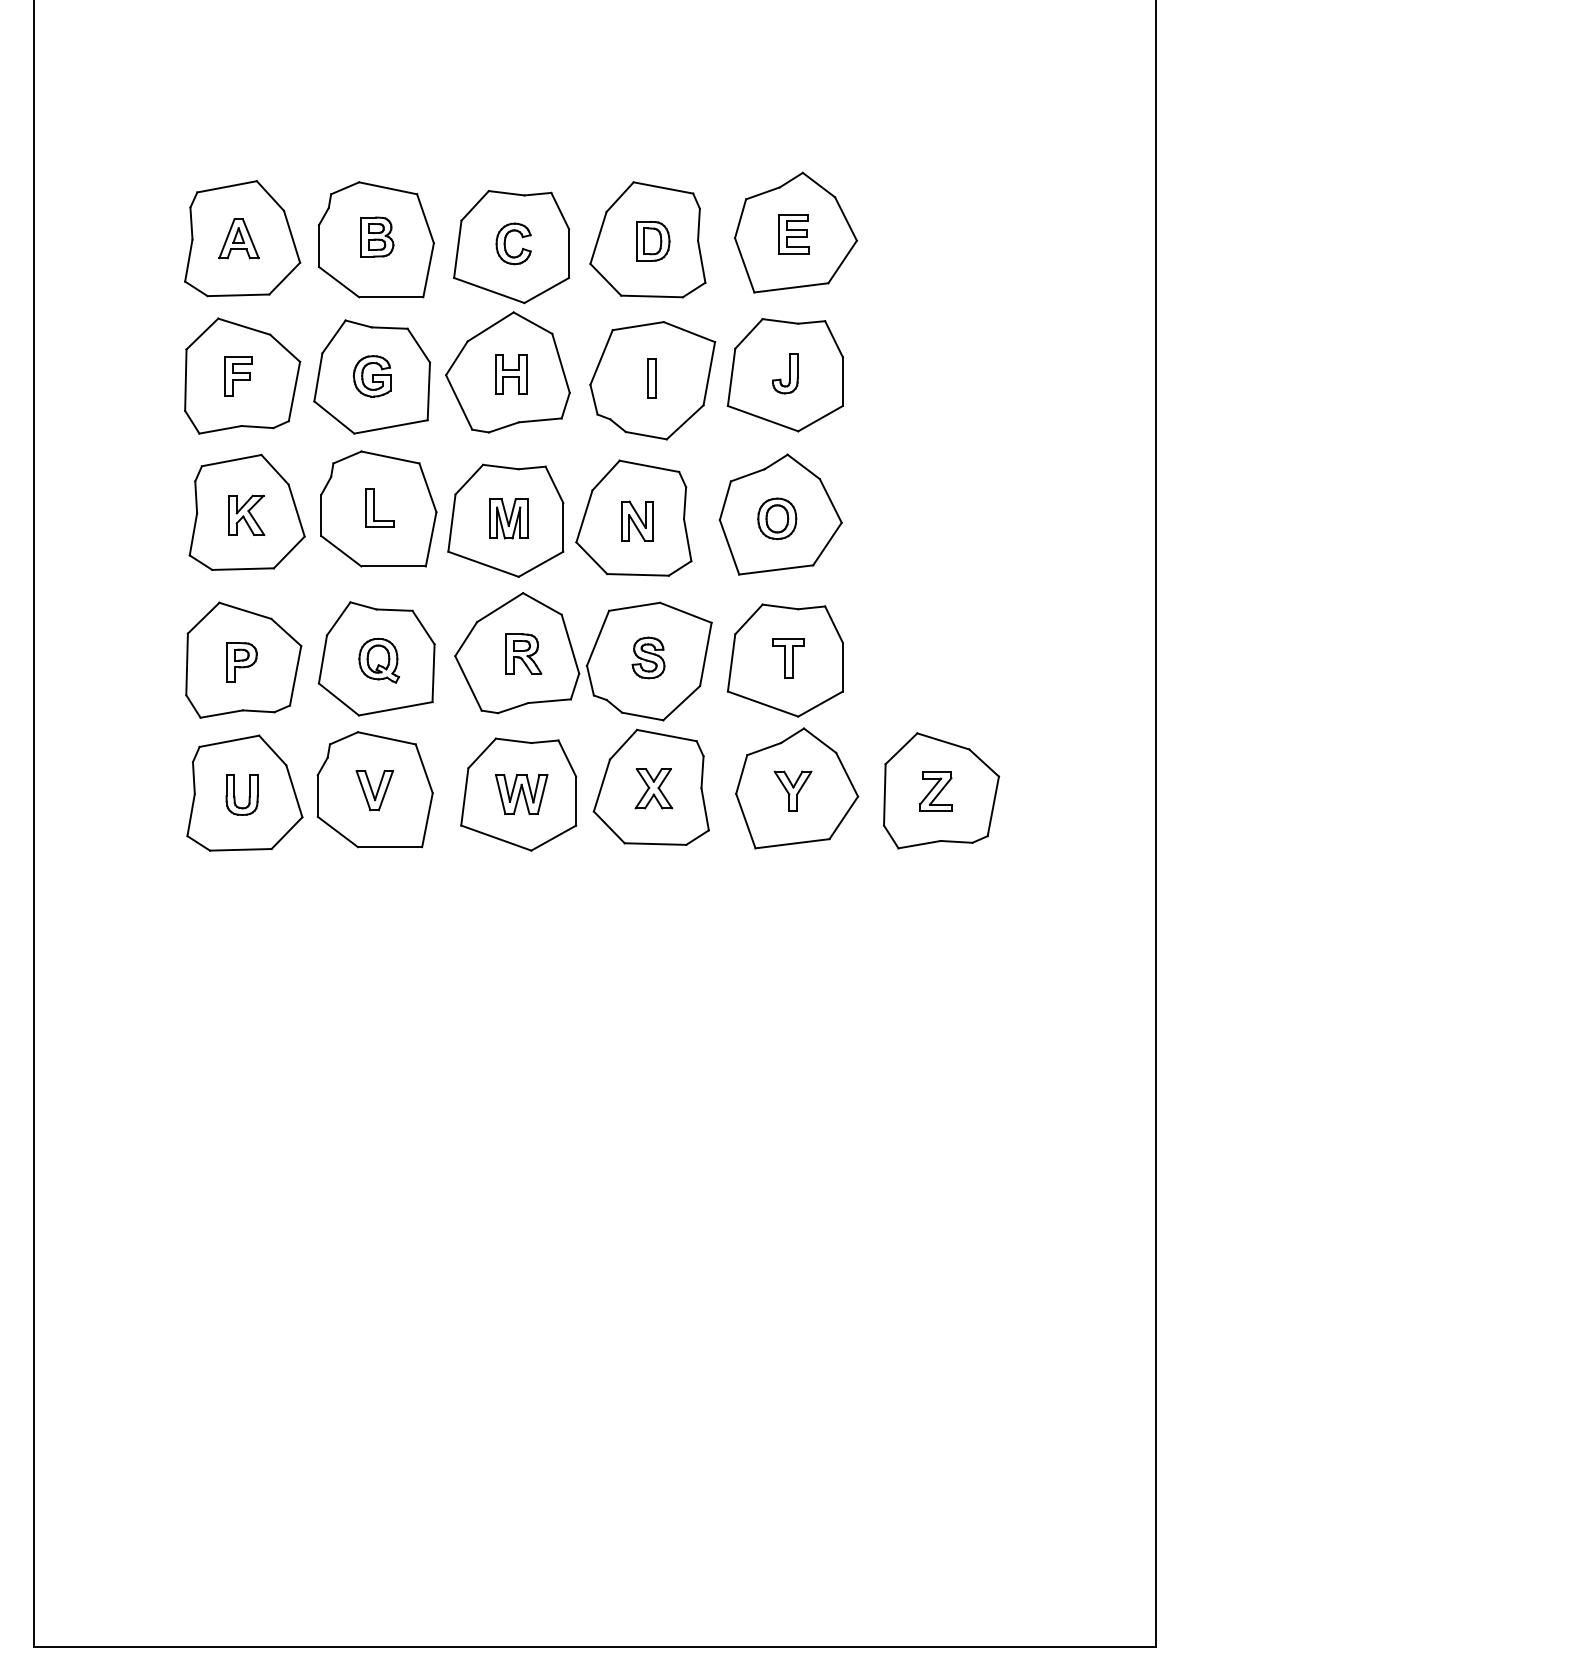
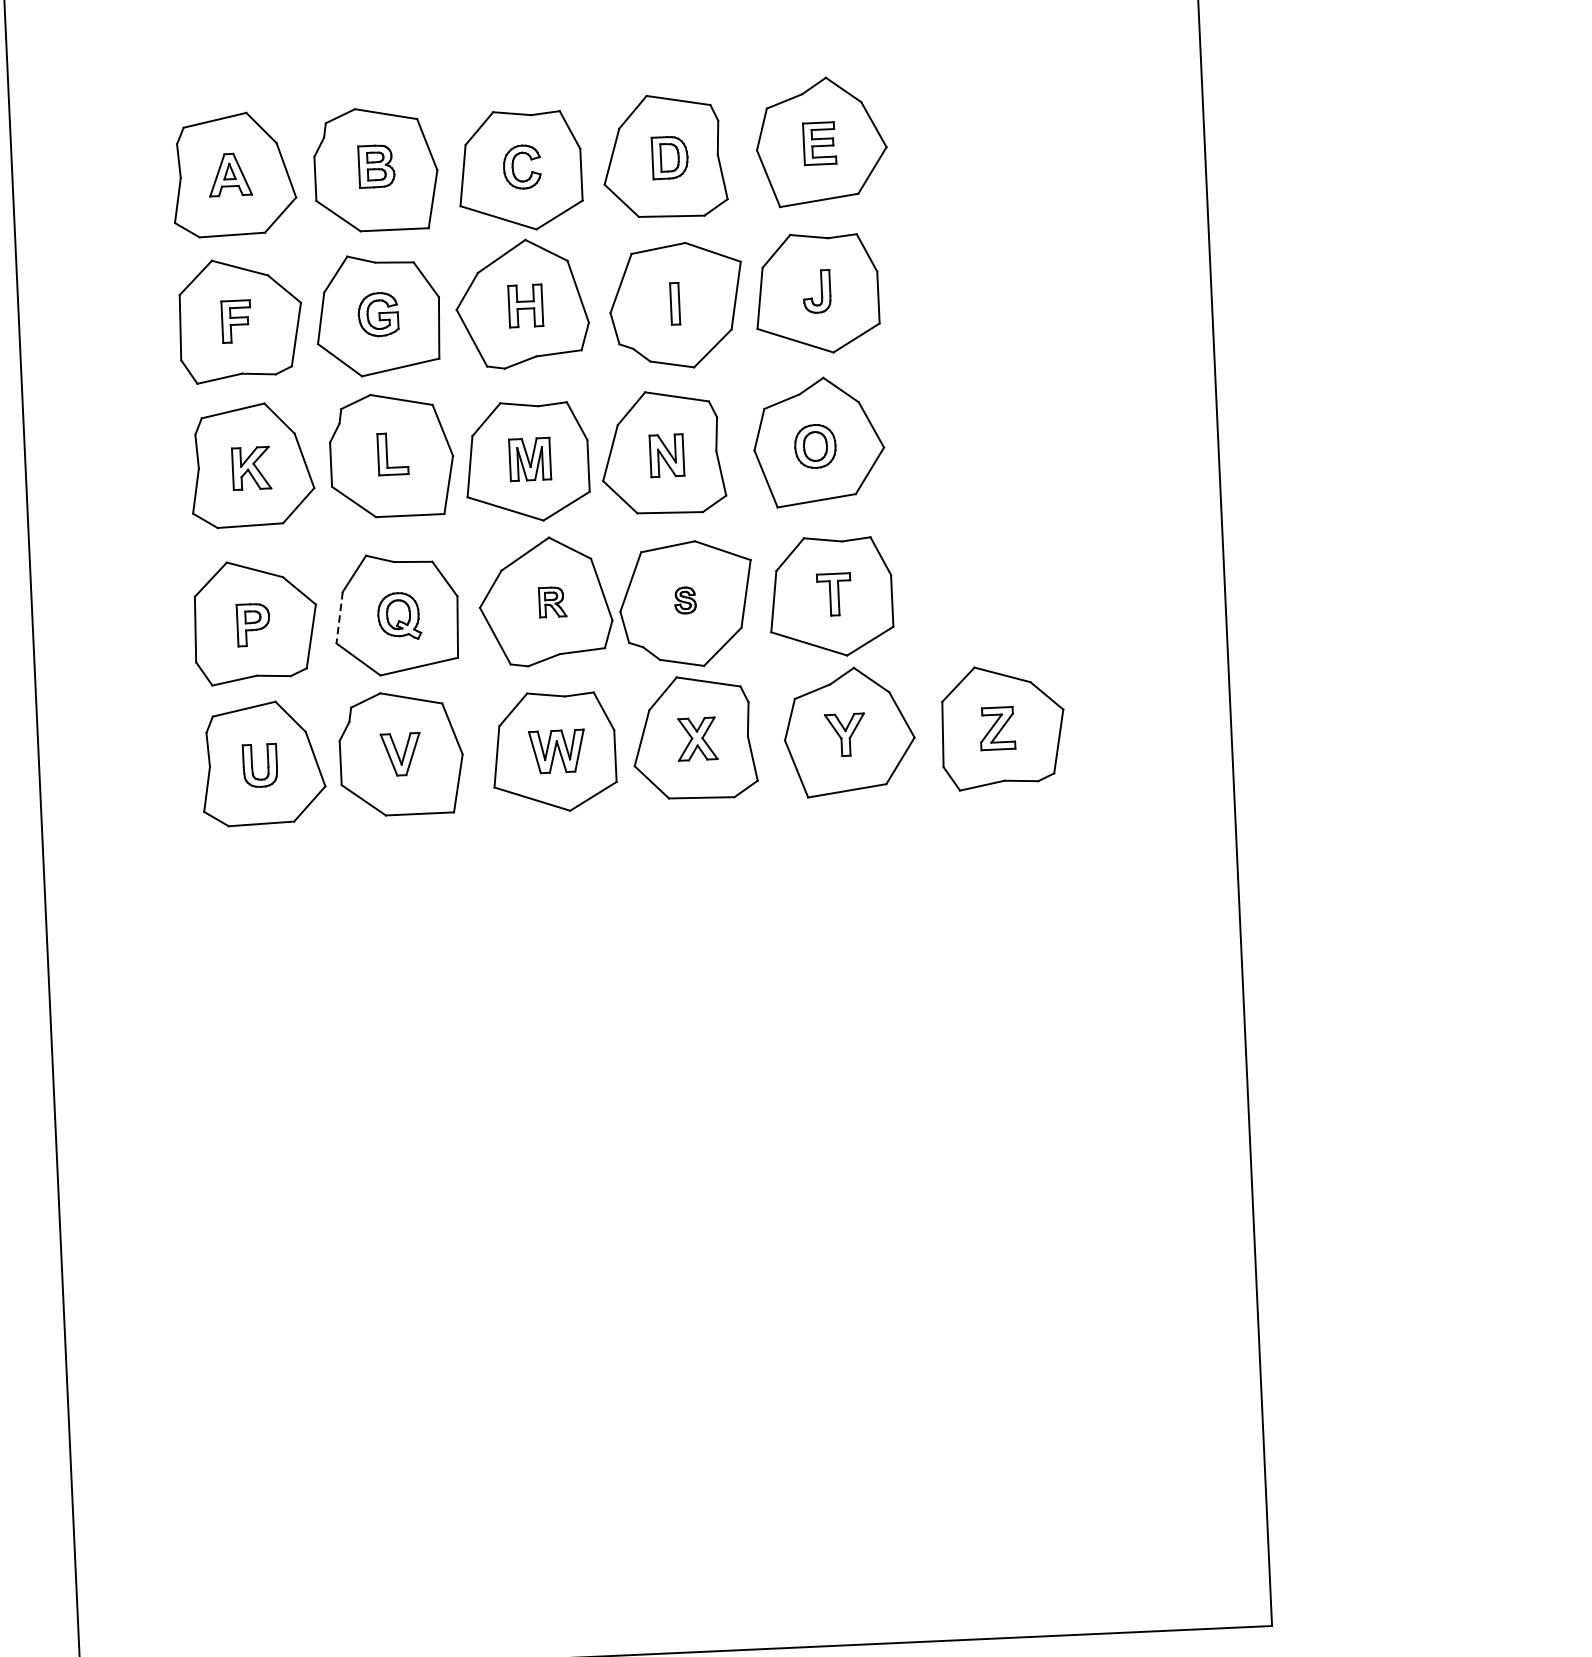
part: (523, 653) -> (552, 601), size x0.7
part: (648, 657) -> (685, 599), size x0.6
line: (322, 659) -> (339, 617), solid -> dashed

